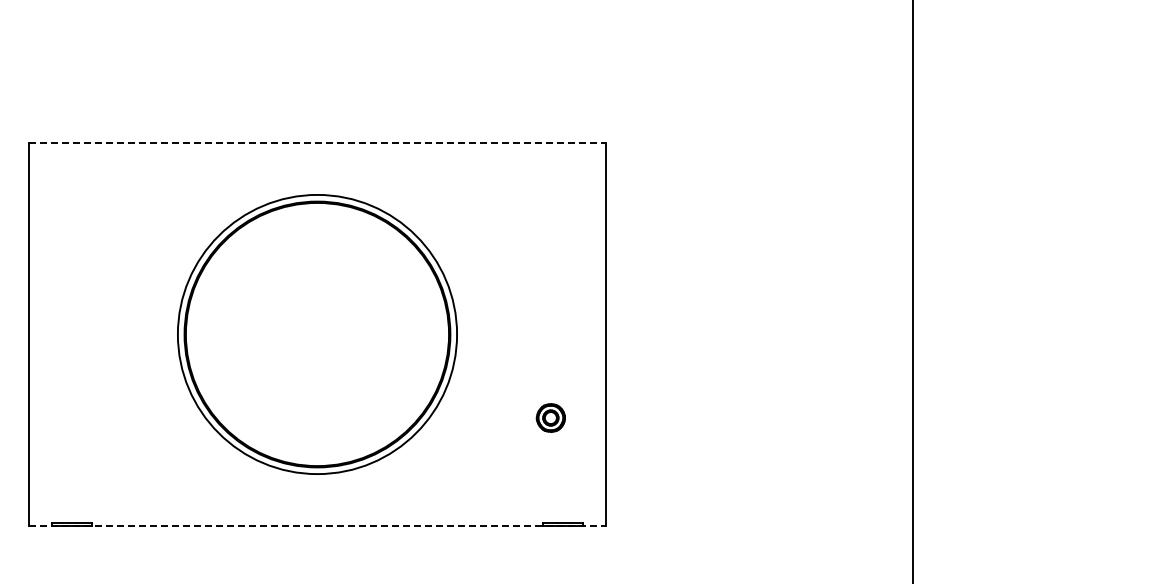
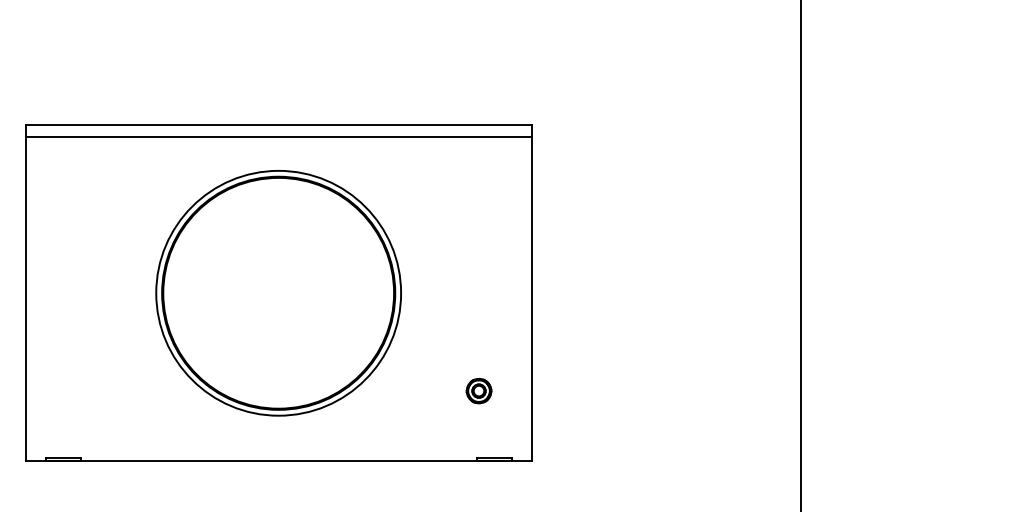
line: (317, 142) -> (278, 124), dashed -> solid
line: (316, 156) -> (277, 137), added
part: (550, 417) -> (478, 390), moved
line: (317, 526) -> (278, 461), dashed -> solid

